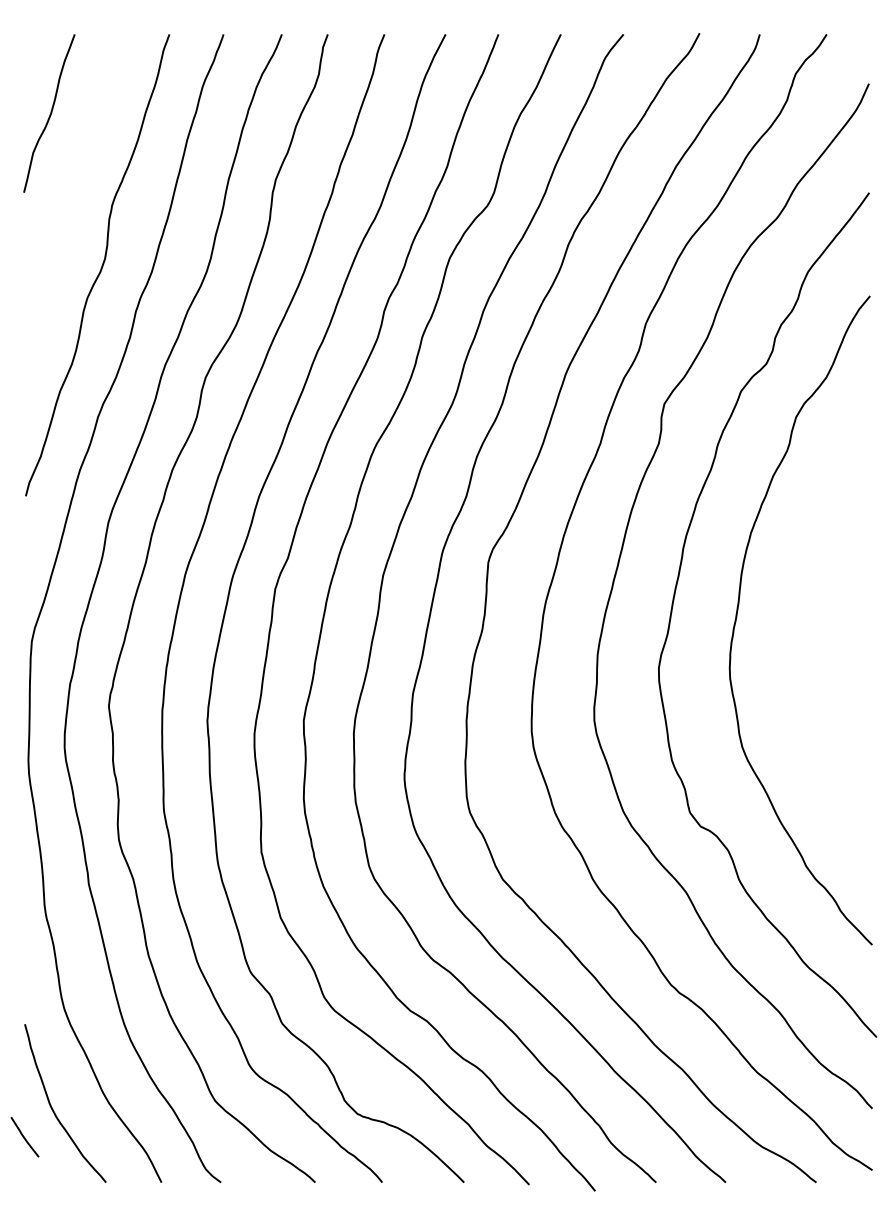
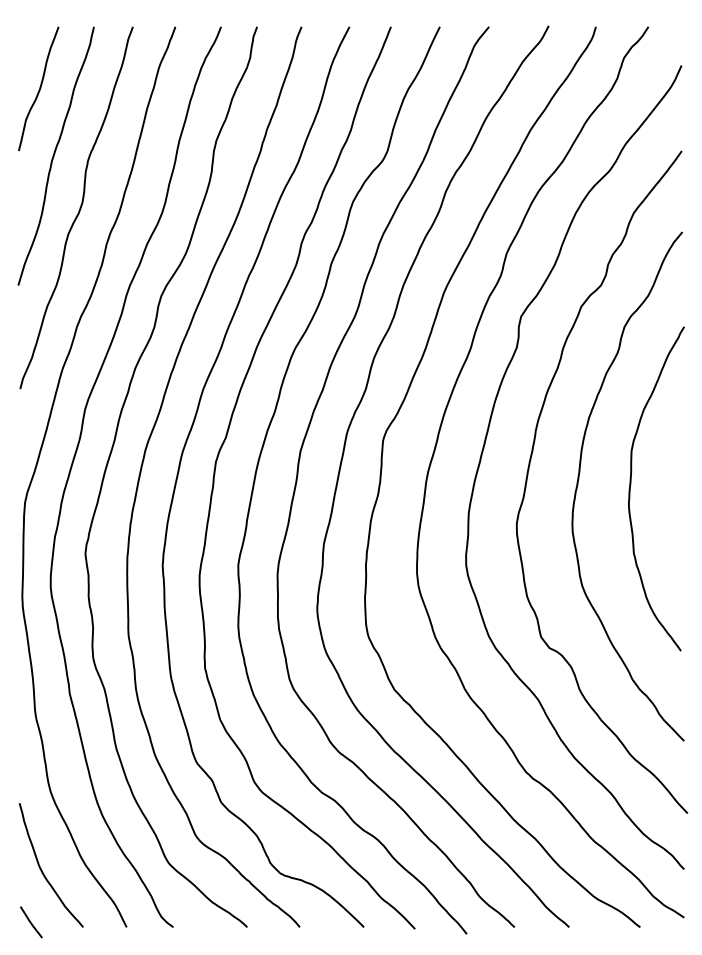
curve: (69, 199) -> (54, 156), added
curve: (804, 621) -> (630, 487), added
line: (24, 1137) -> (31, 922), moved

